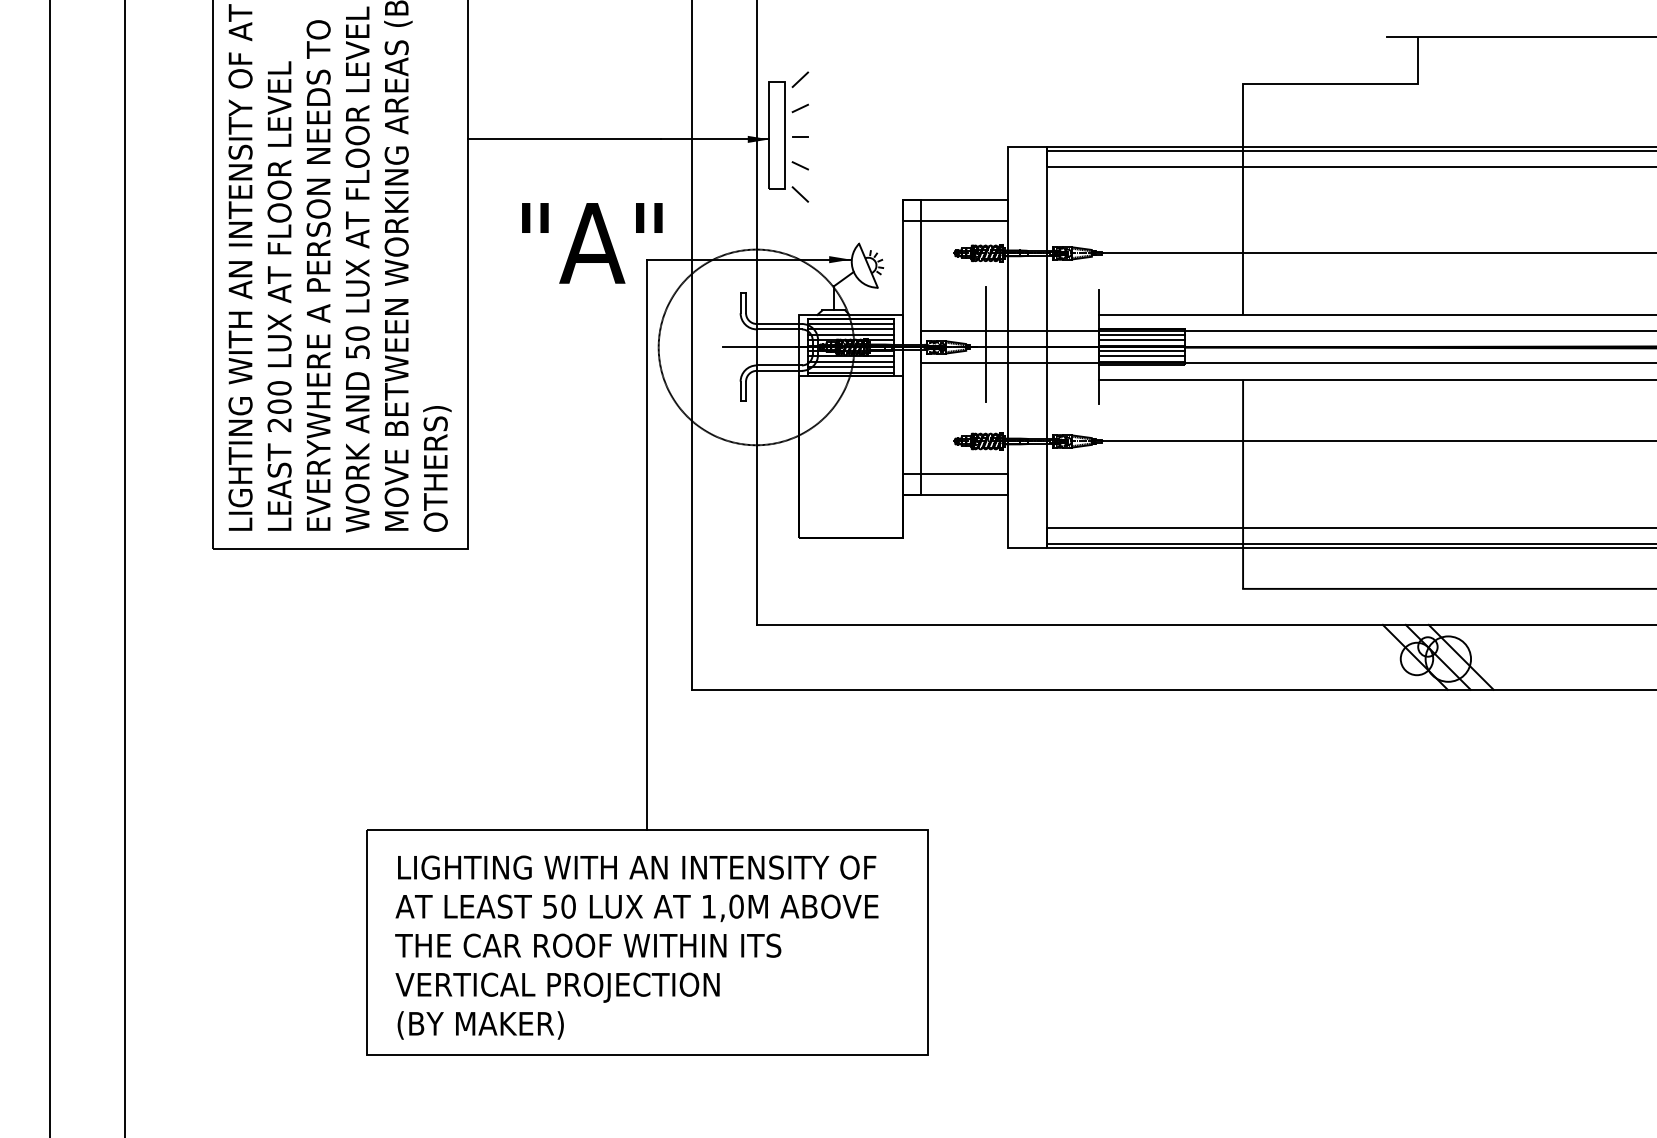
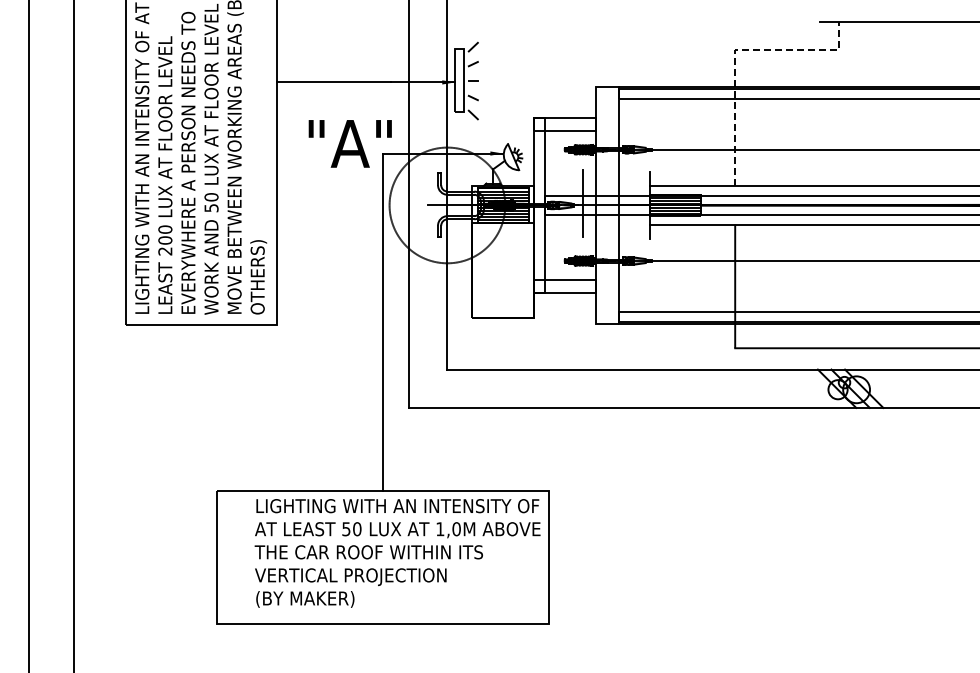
line: (1243, 85) -> (735, 50), solid -> dashed
text: (636, 947) -> (397, 553), moved

